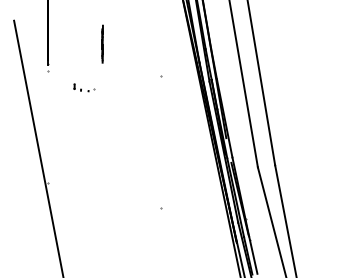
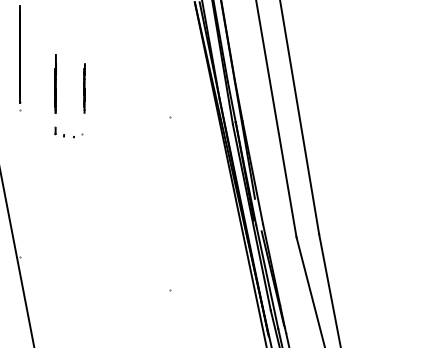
line: (102, 43) -> (84, 87), moved
line: (74, 50) -> (55, 83), added

